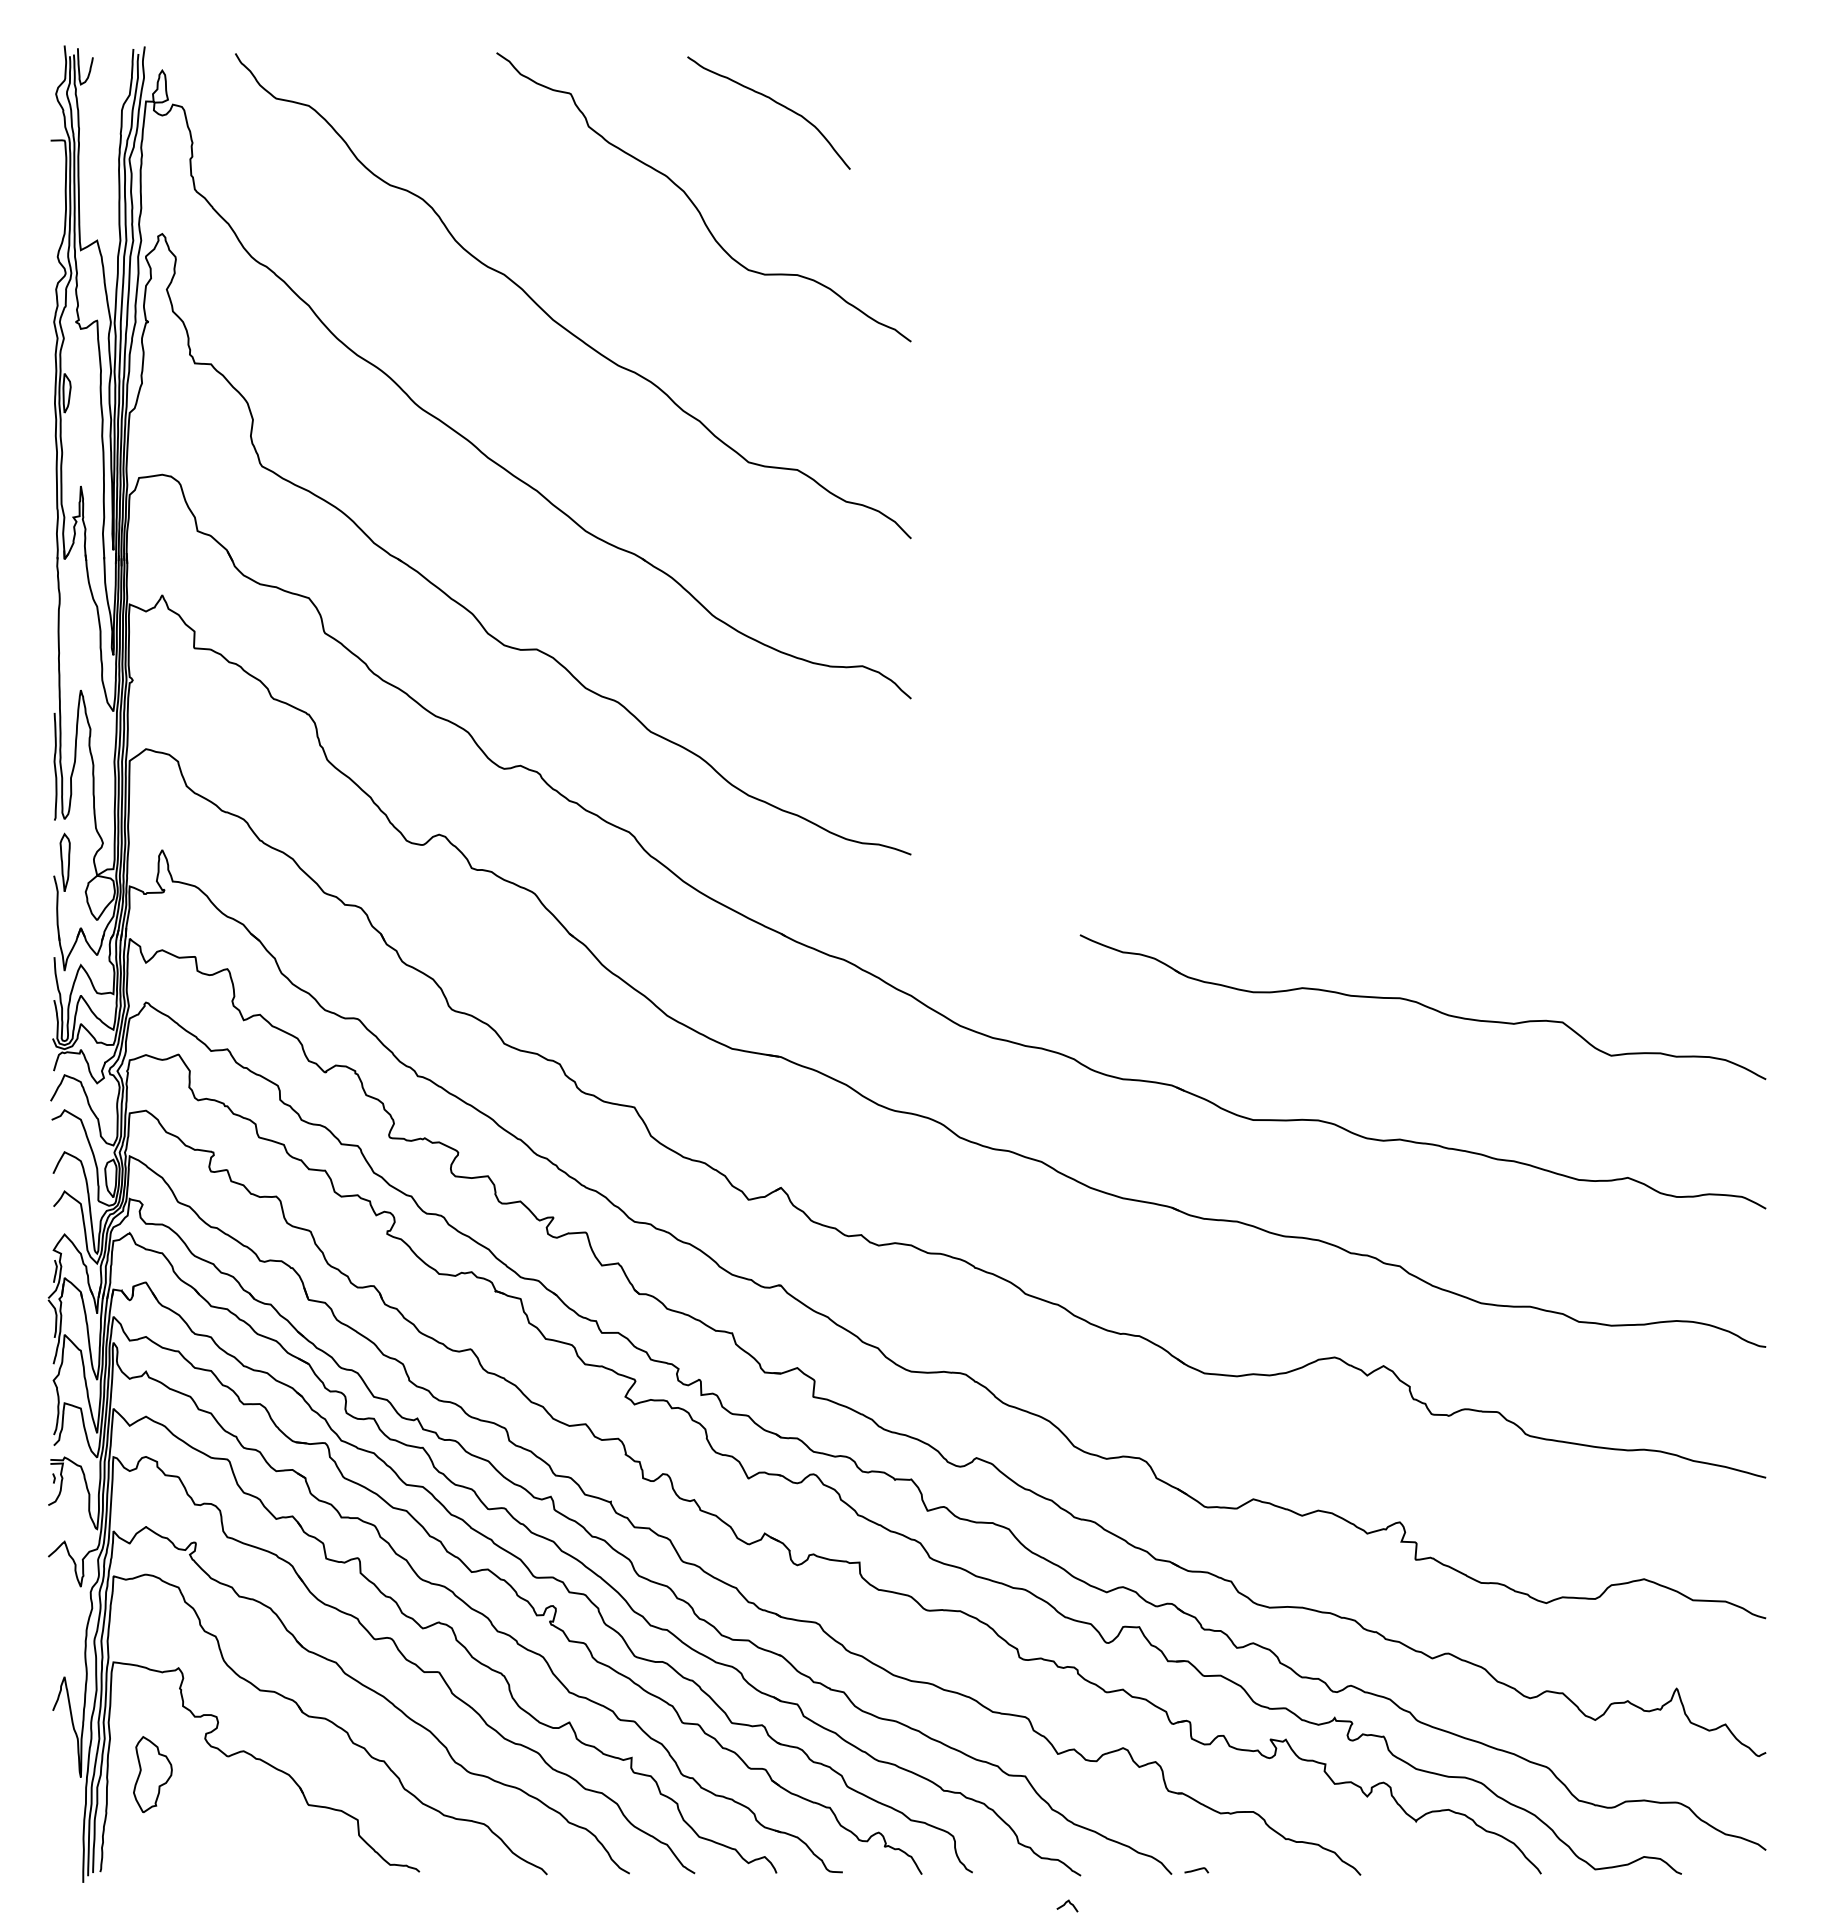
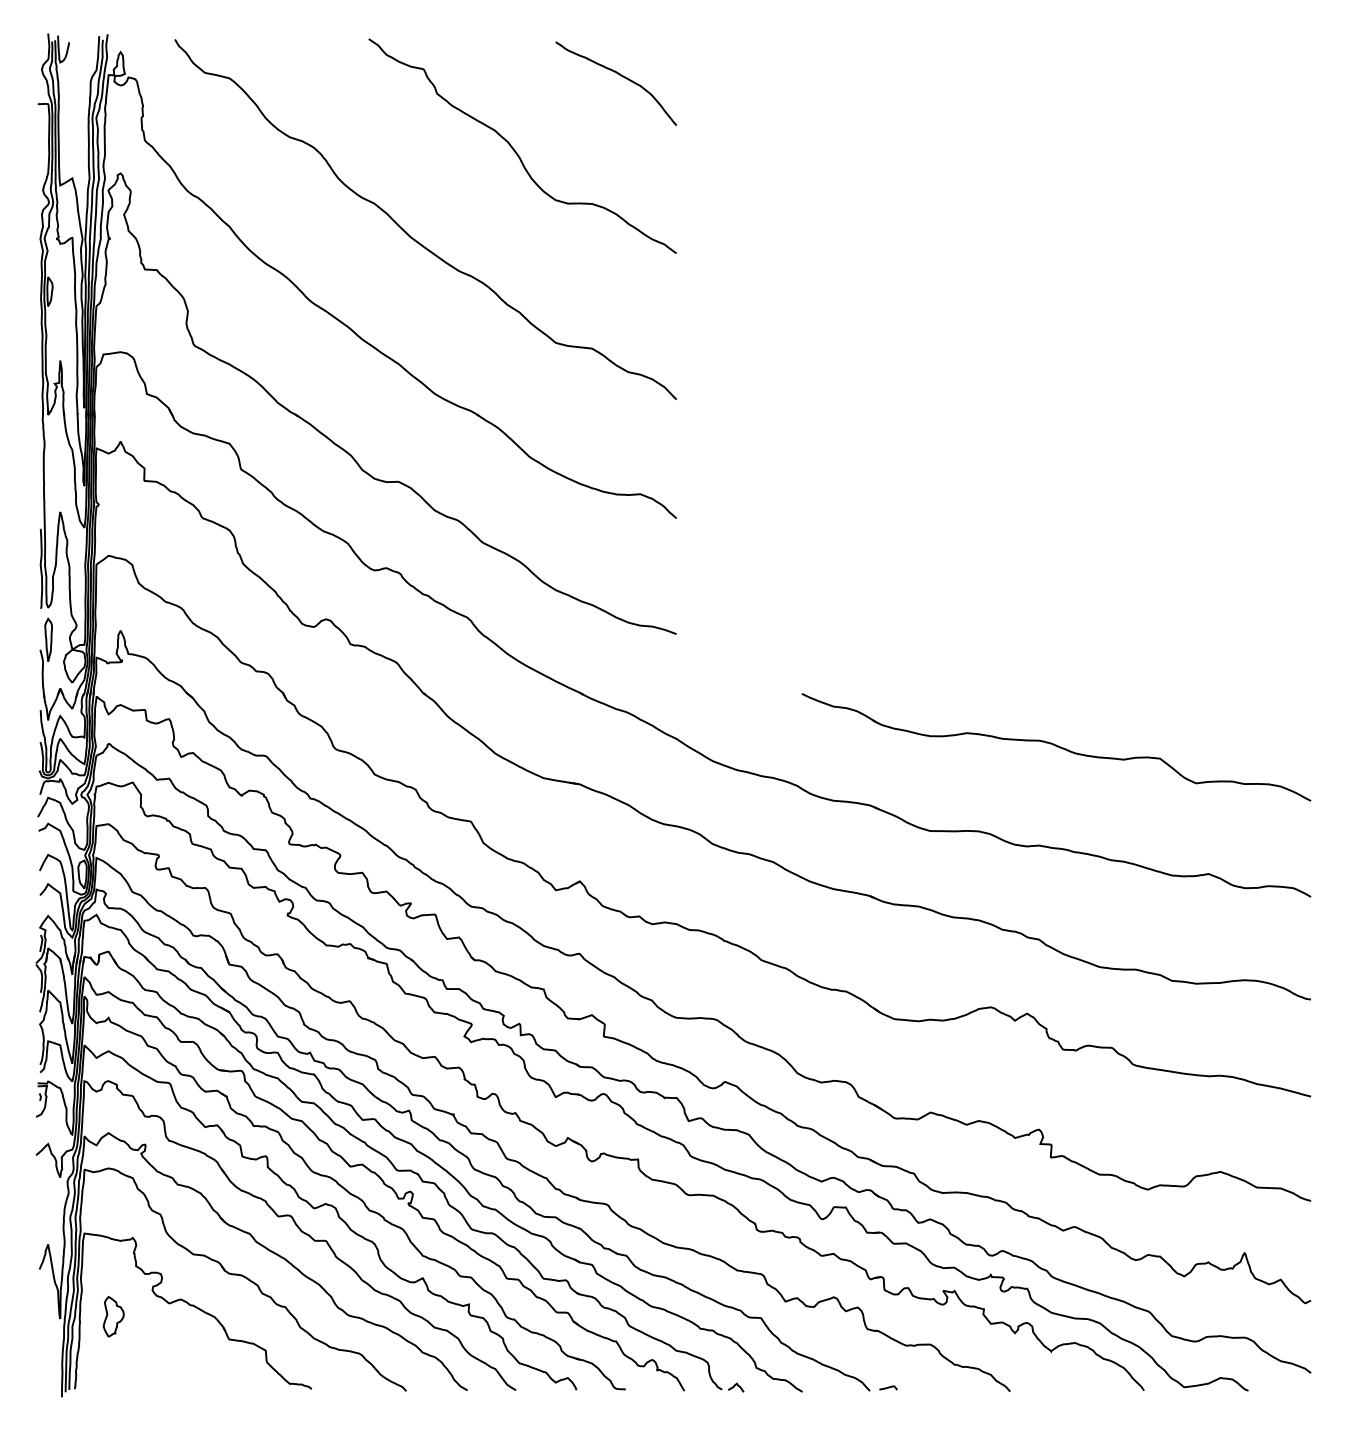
curve: (774, 102) -> (620, 75), moved
part: (152, 1774) -> (113, 1316), size x0.71
curve: (1066, 1903) -> (735, 1385), moved

